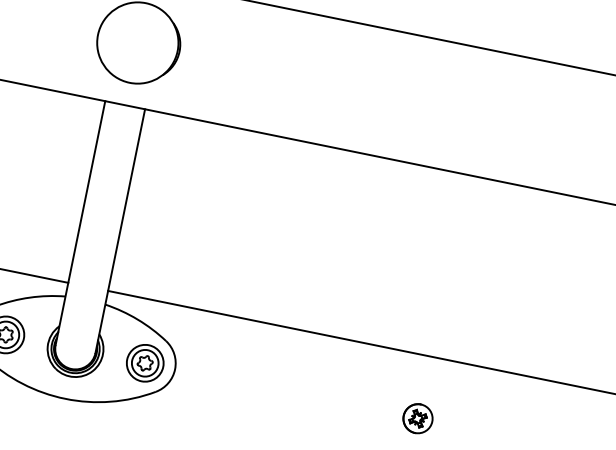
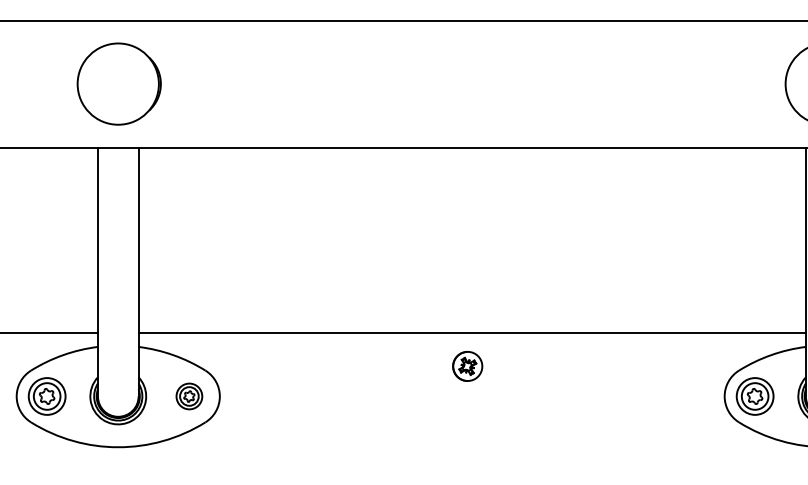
part: (145, 363) -> (189, 396), size x0.7
part: (417, 418) -> (467, 366), moved

